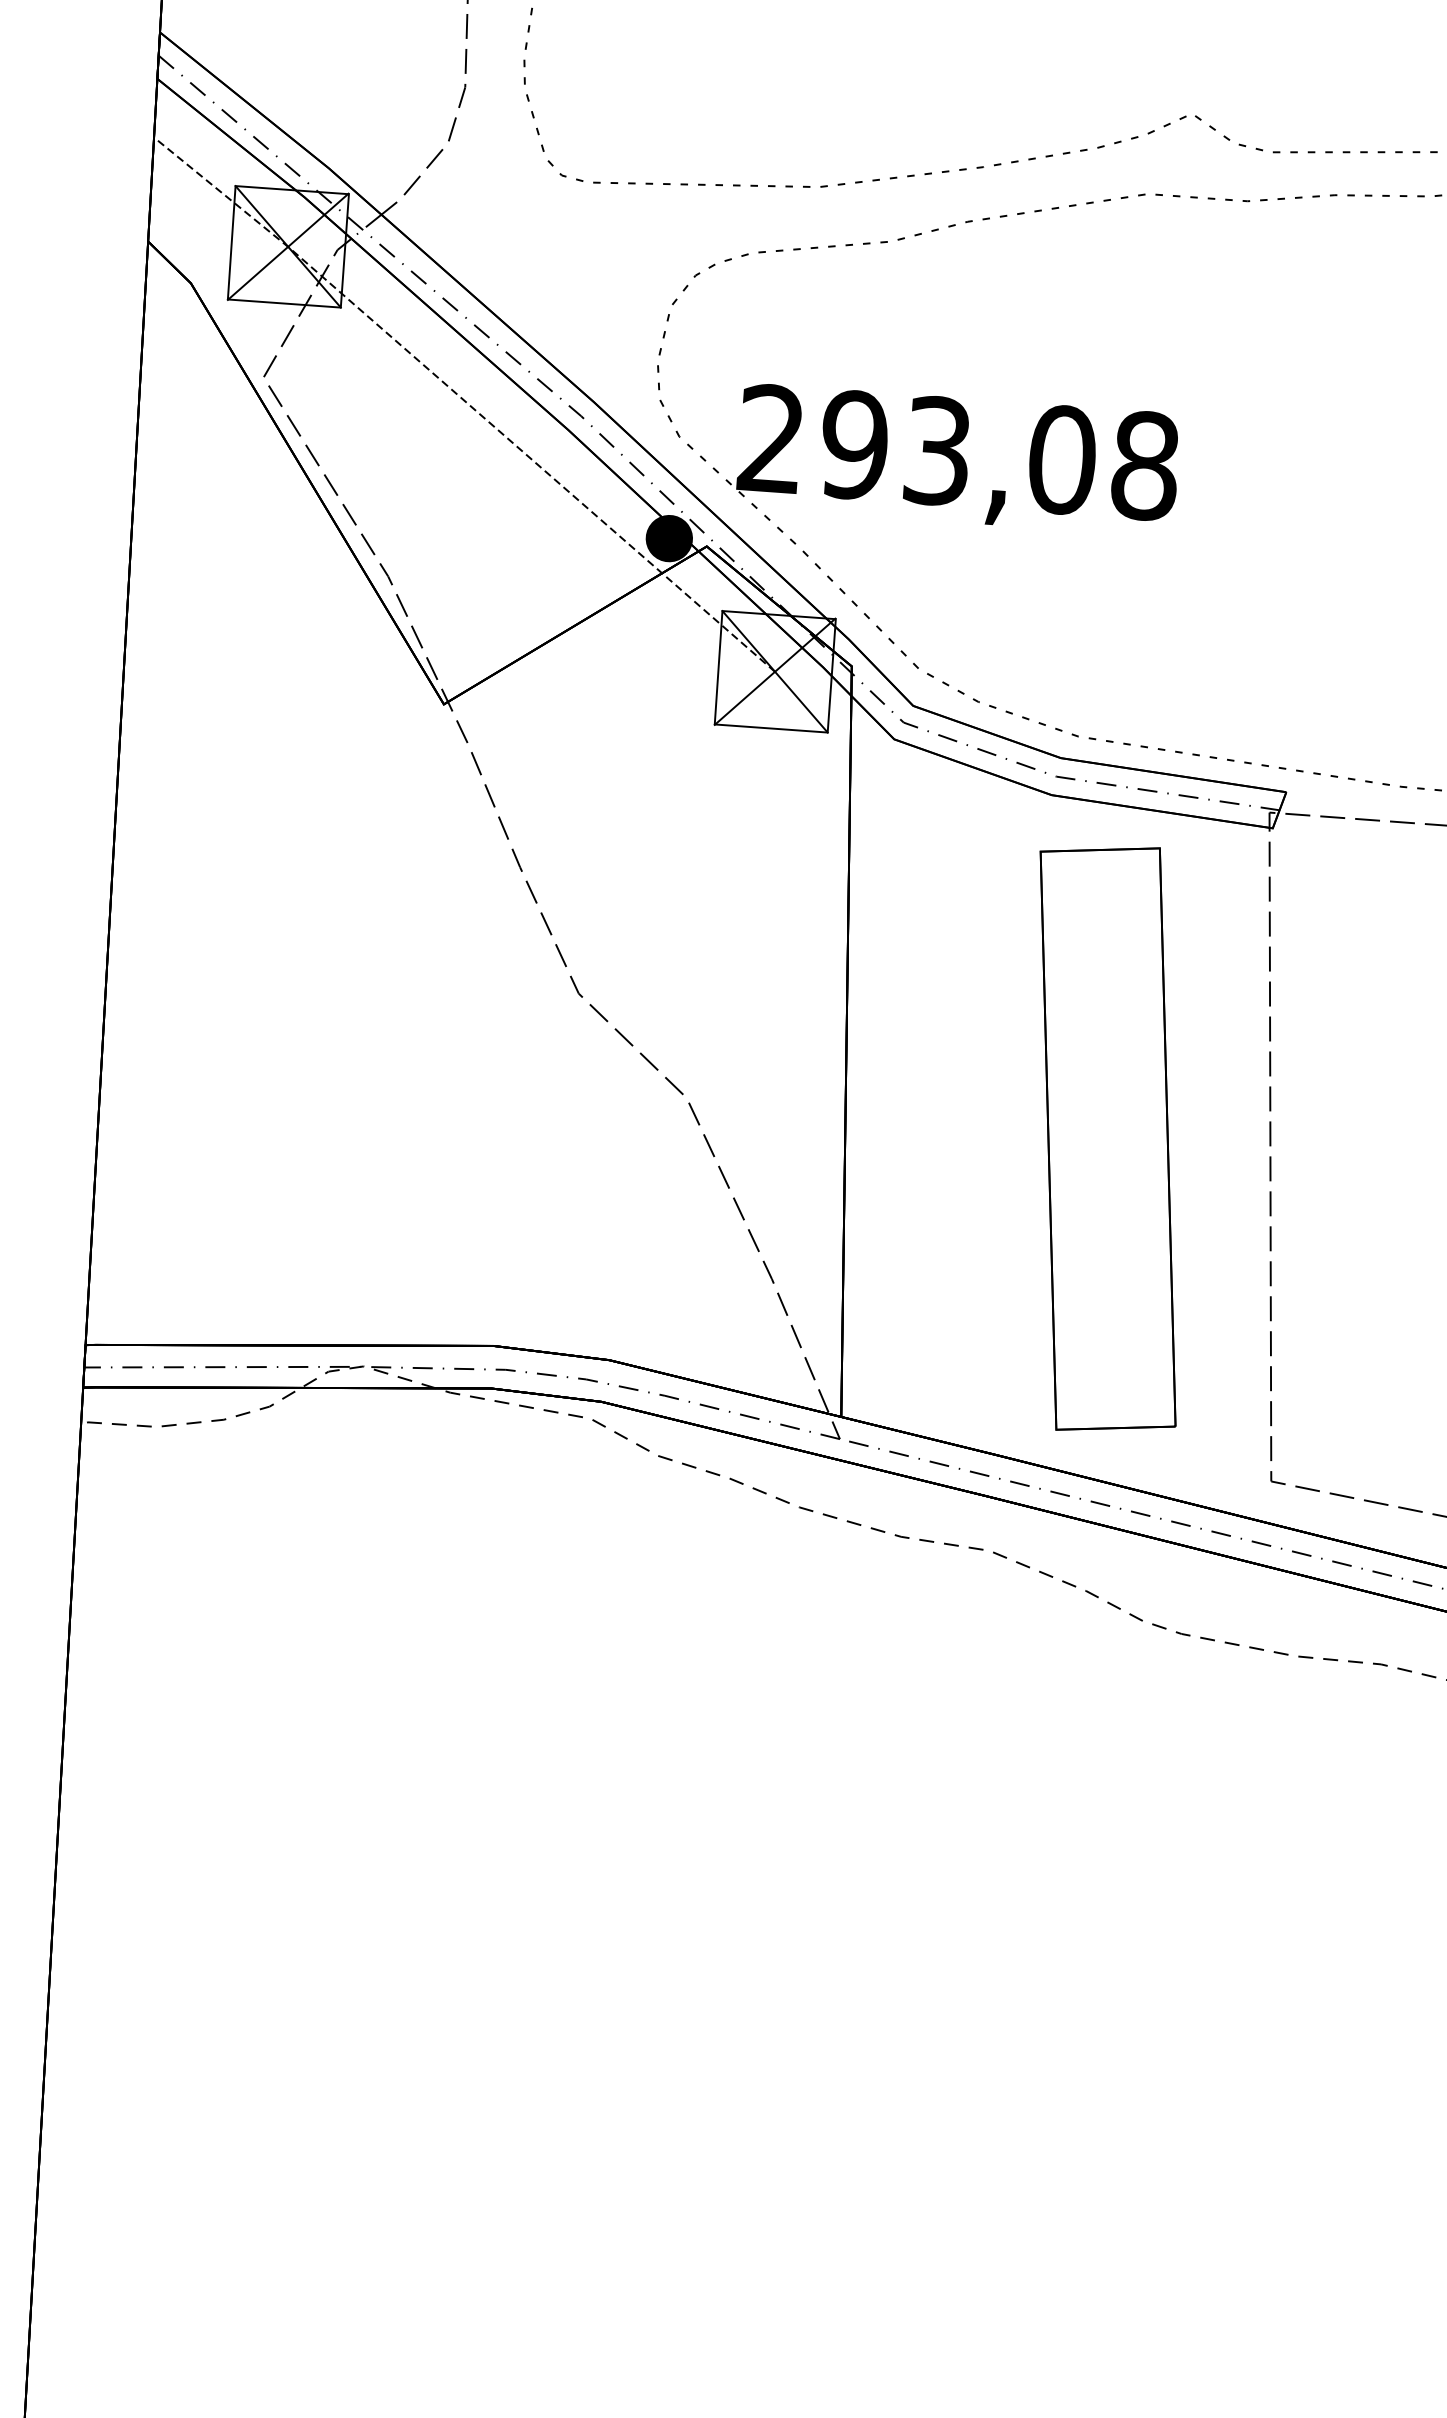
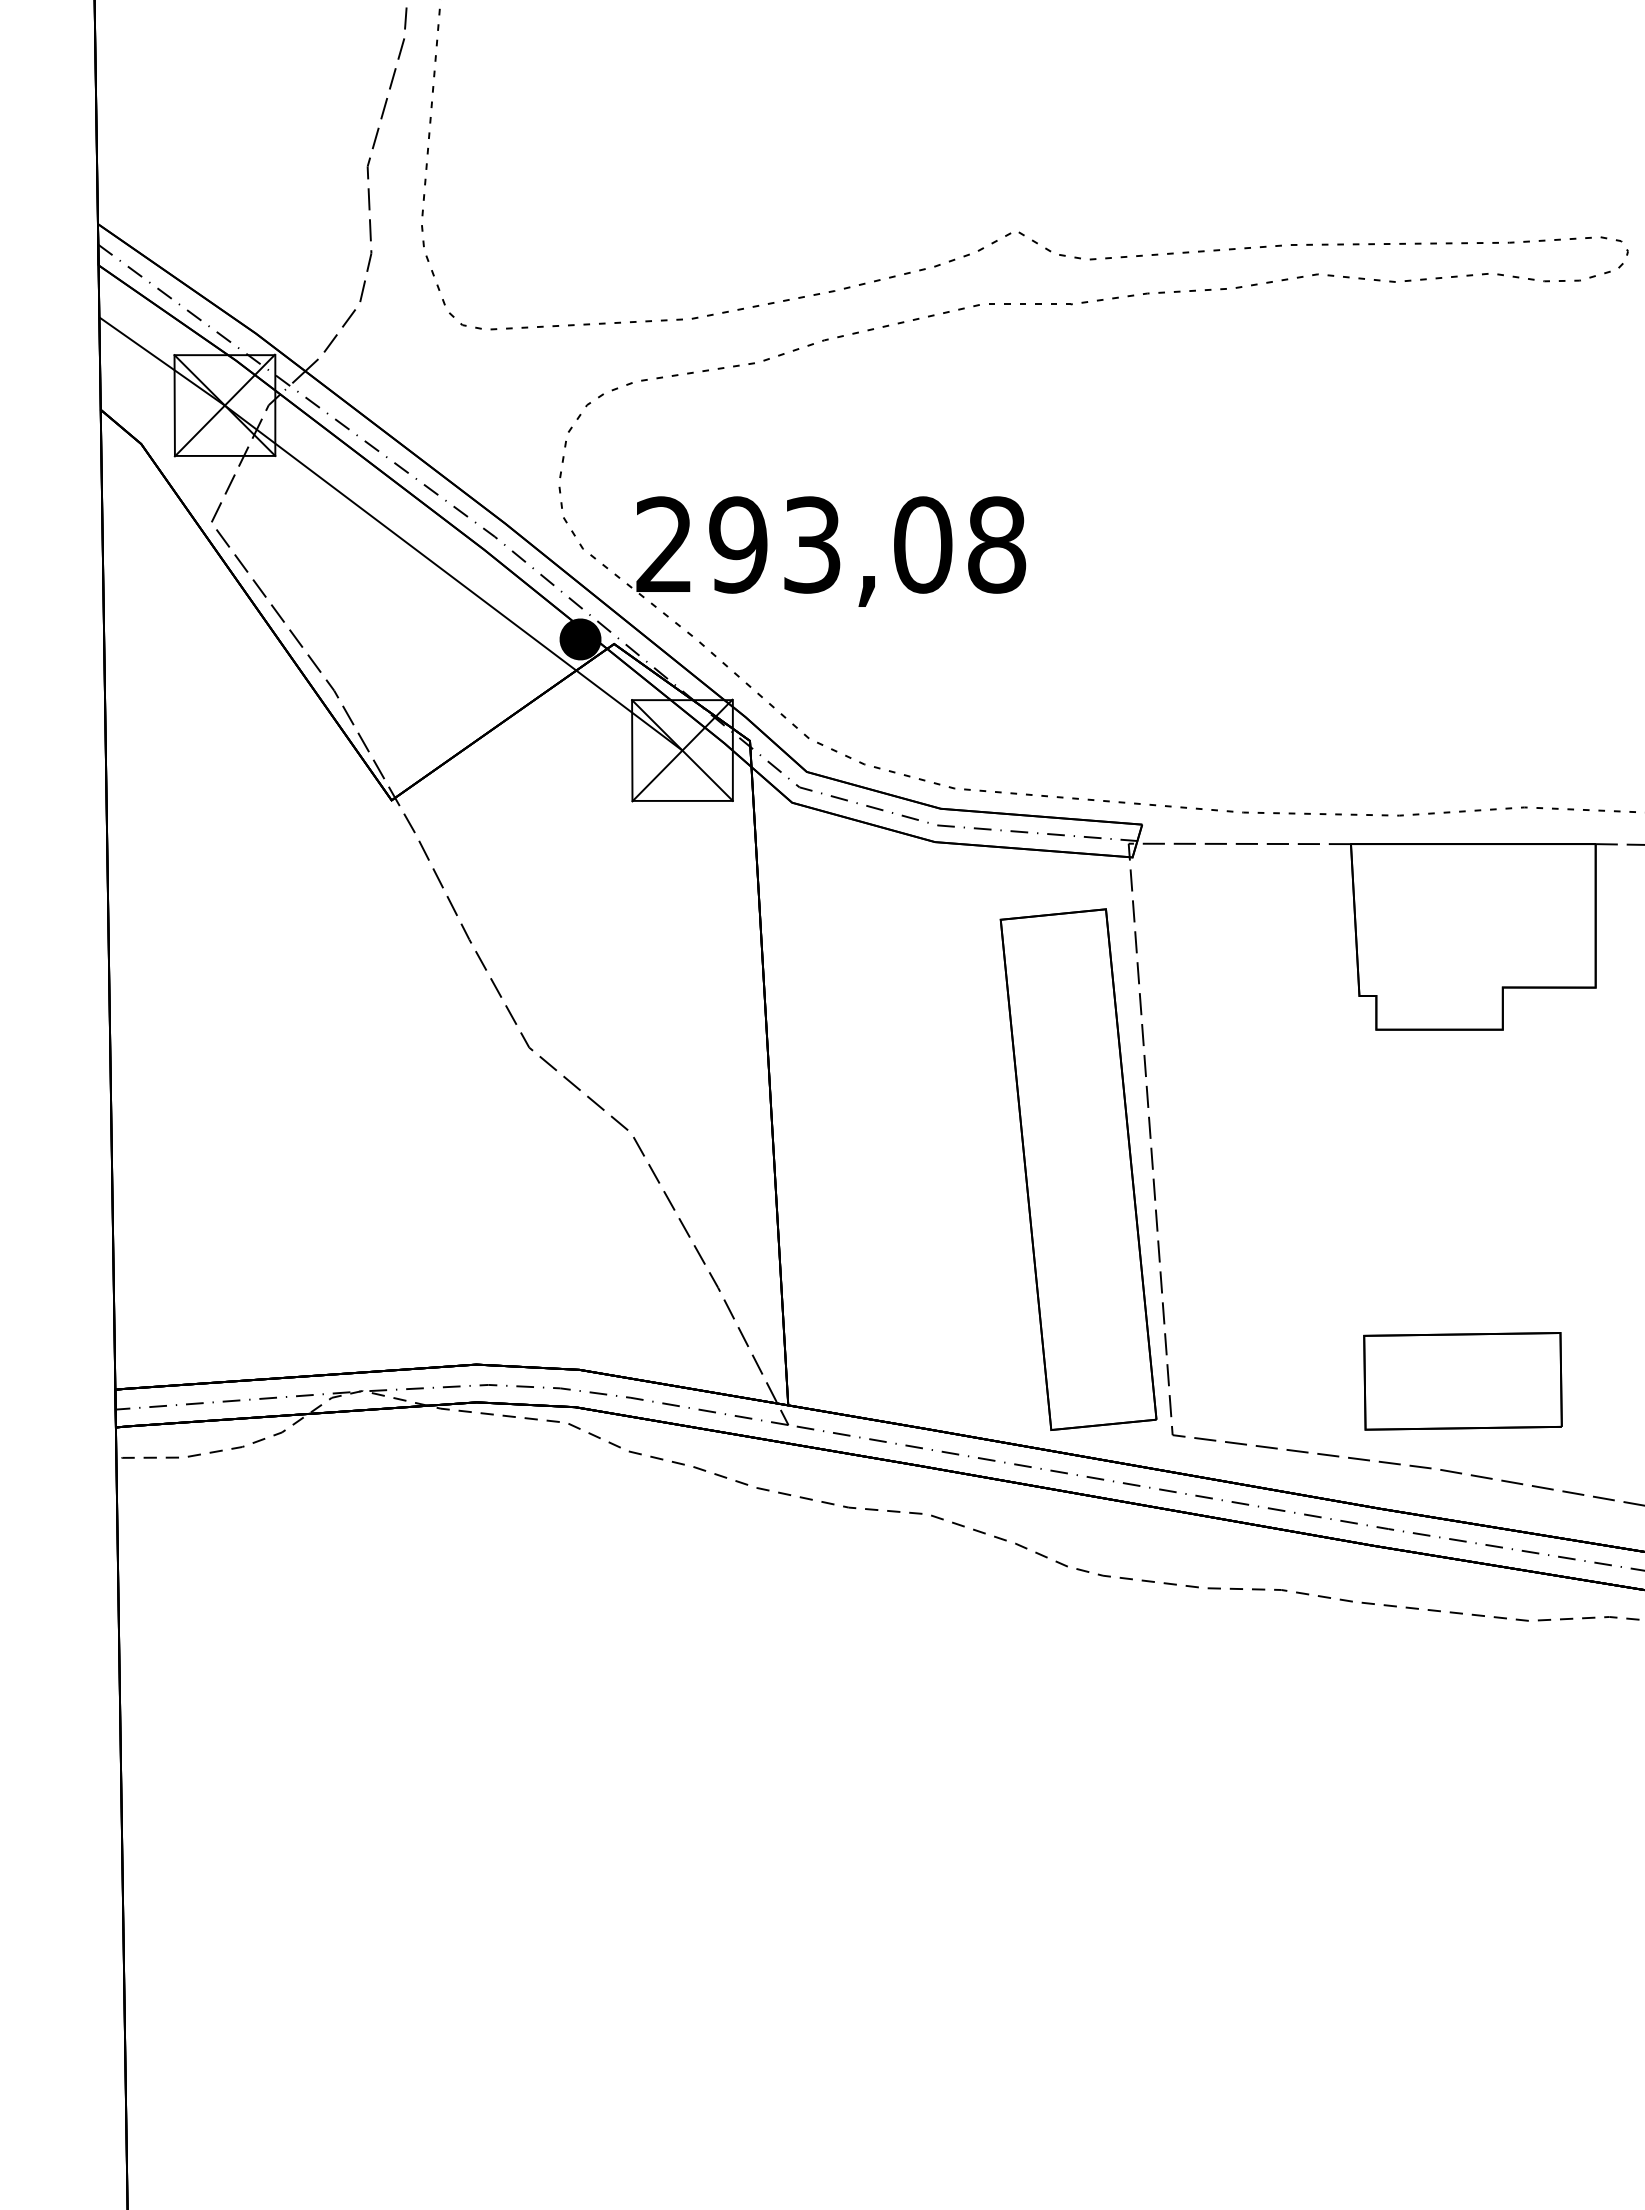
line: (465, 401) -> (391, 531), dashed -> solid
part: (1107, 1138) -> (1078, 1169), moved

